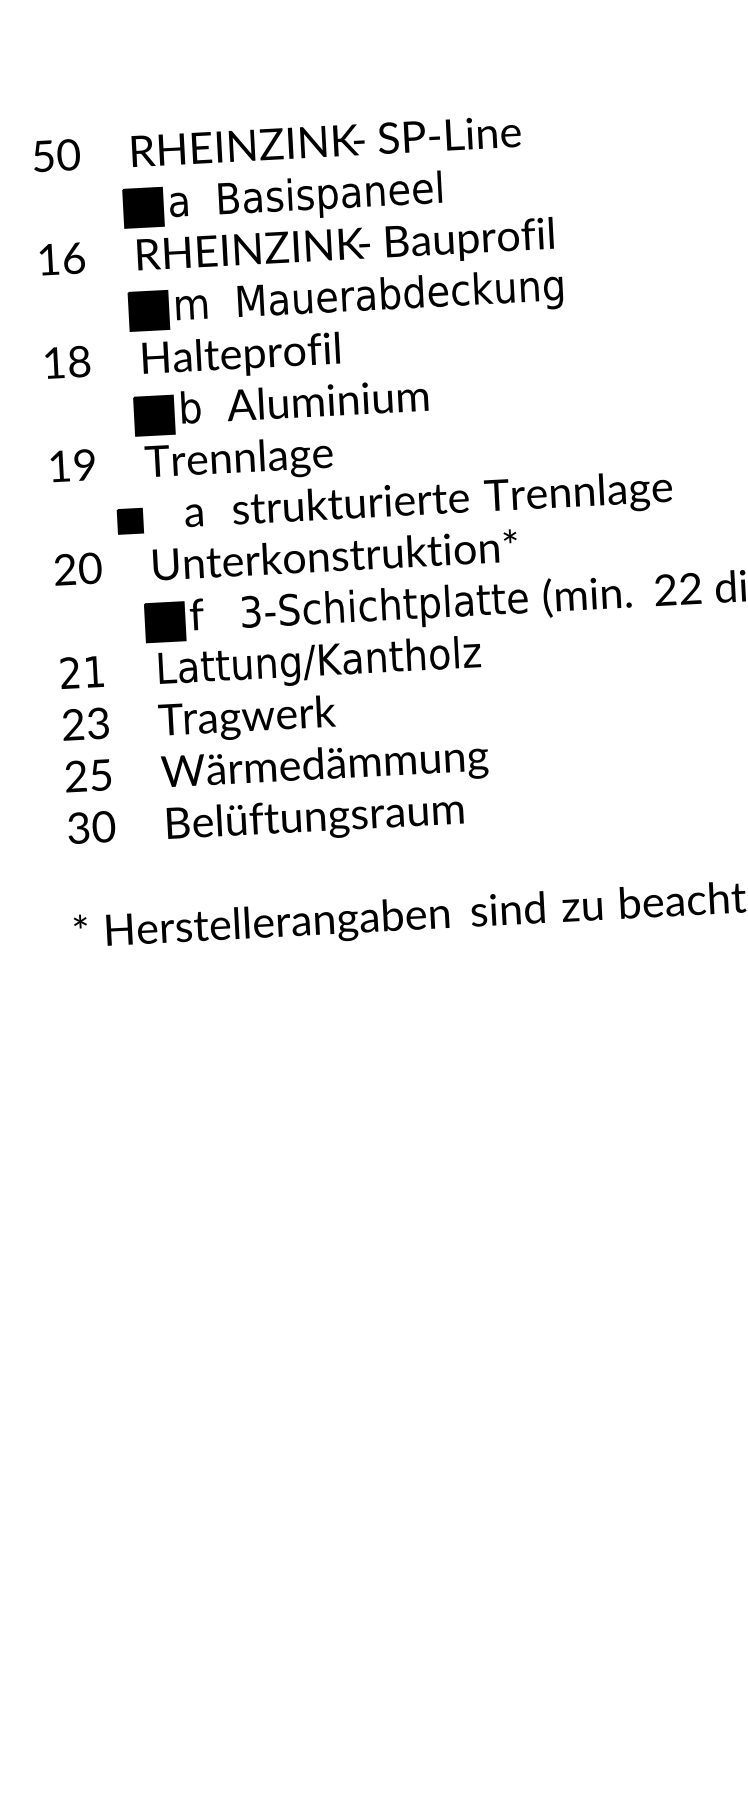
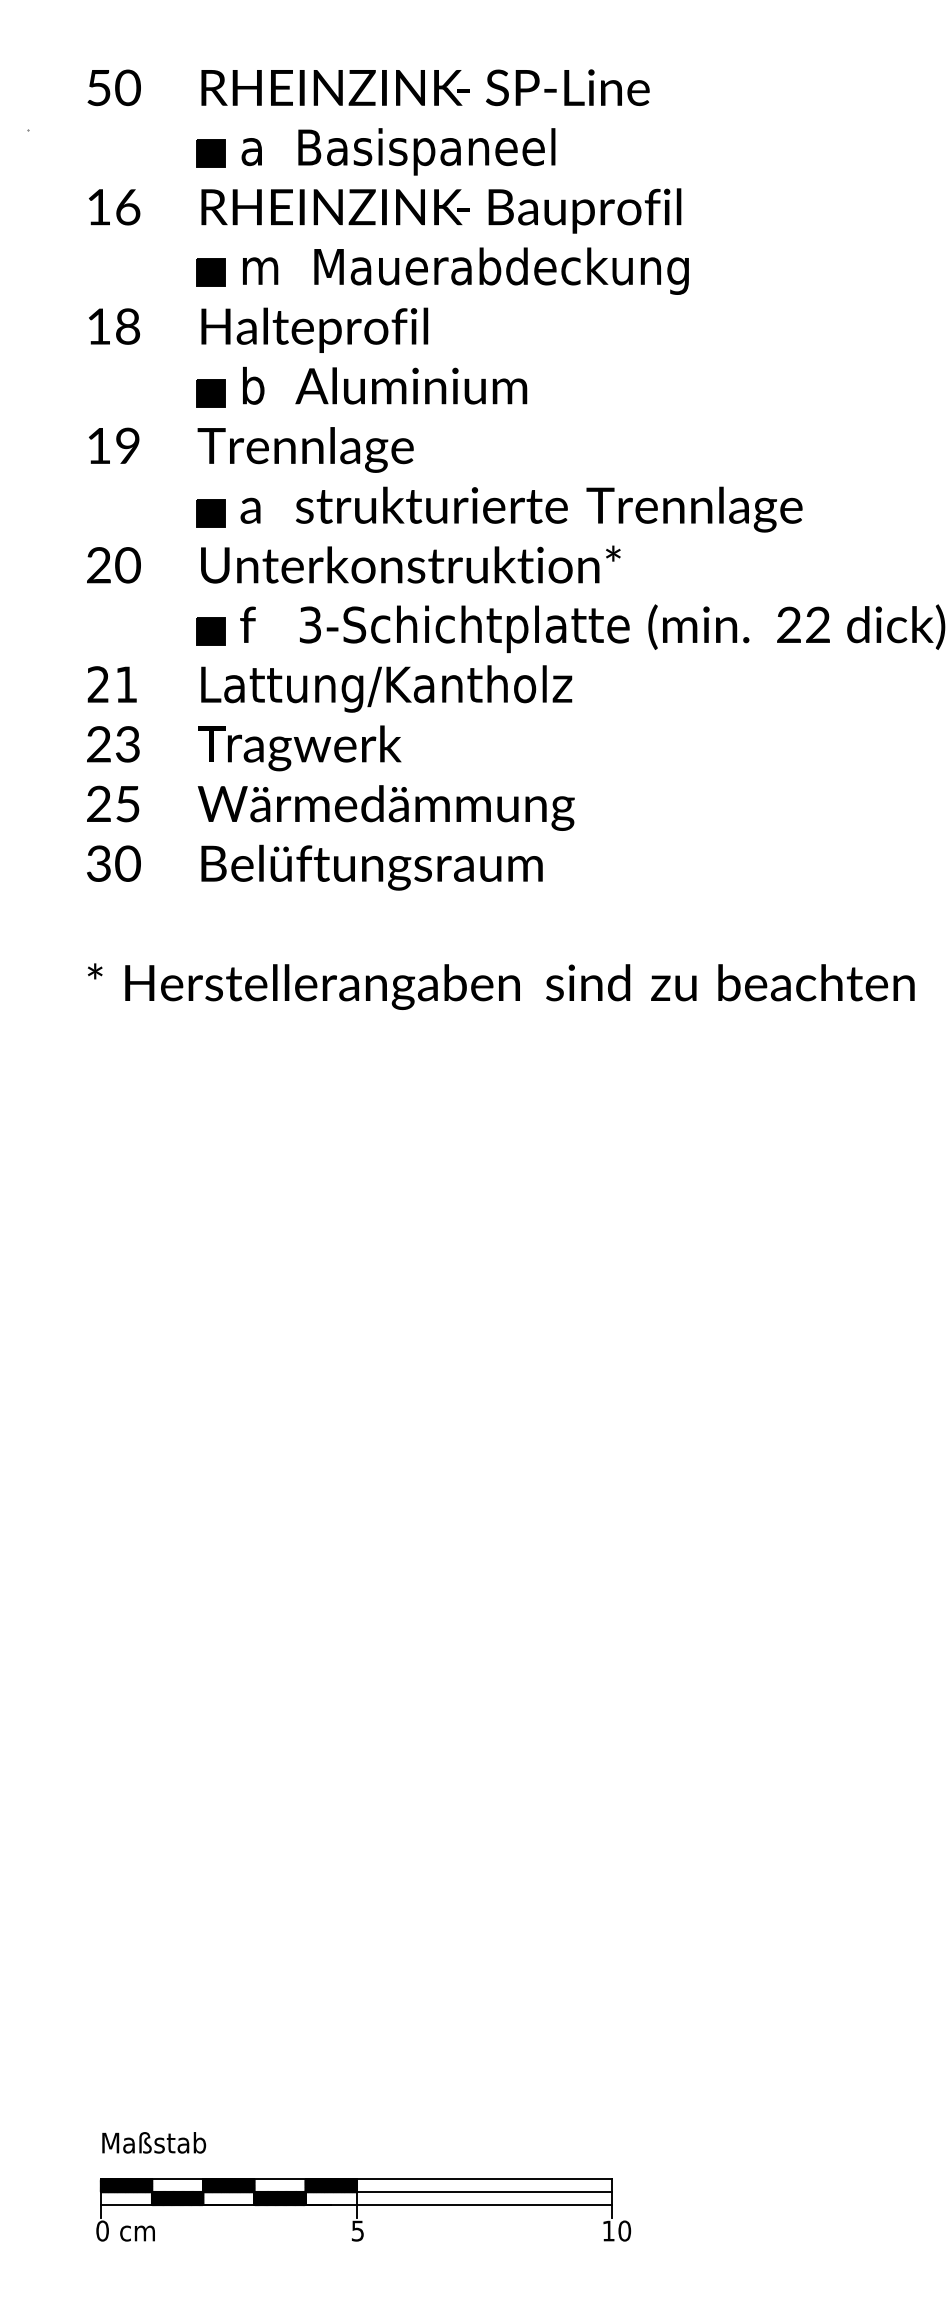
part: (143, 208) -> (210, 153), size x0.62
part: (148, 311) -> (210, 272), size x0.62
part: (153, 415) -> (210, 393), size x0.62
part: (129, 521) -> (210, 513), moved
part: (164, 621) -> (210, 631), size x0.62

